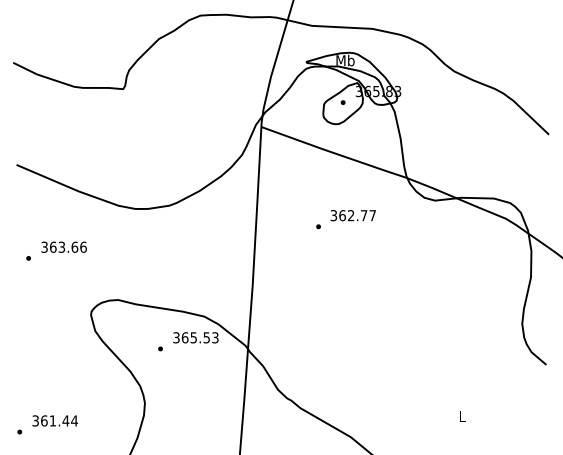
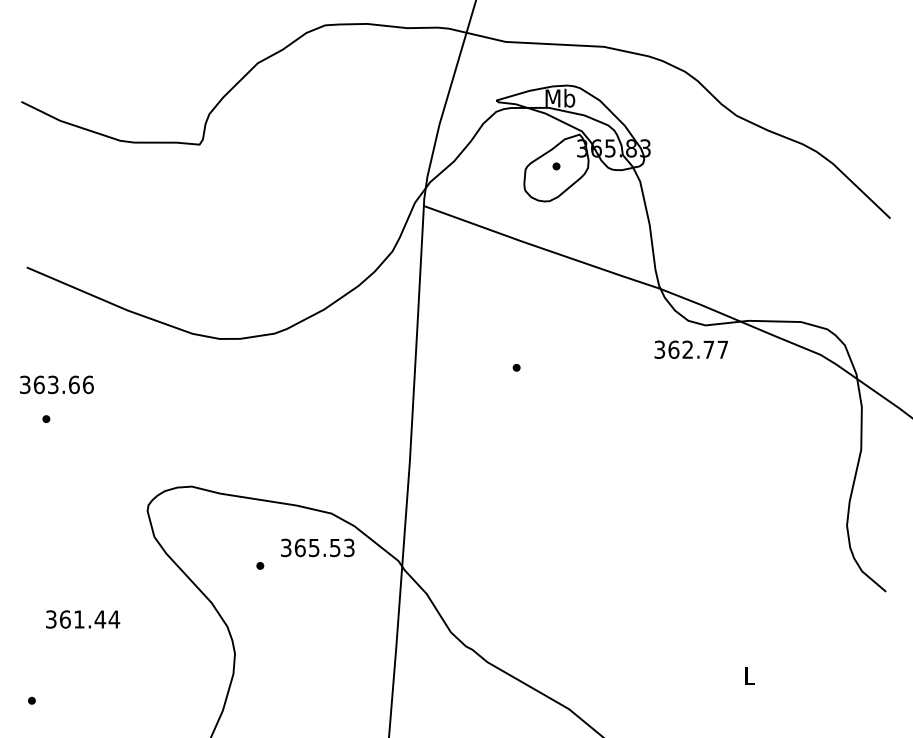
text: (352, 215) -> (690, 349), moved
text: (63, 246) -> (55, 383), moved
text: (55, 420) -> (83, 618), moved

